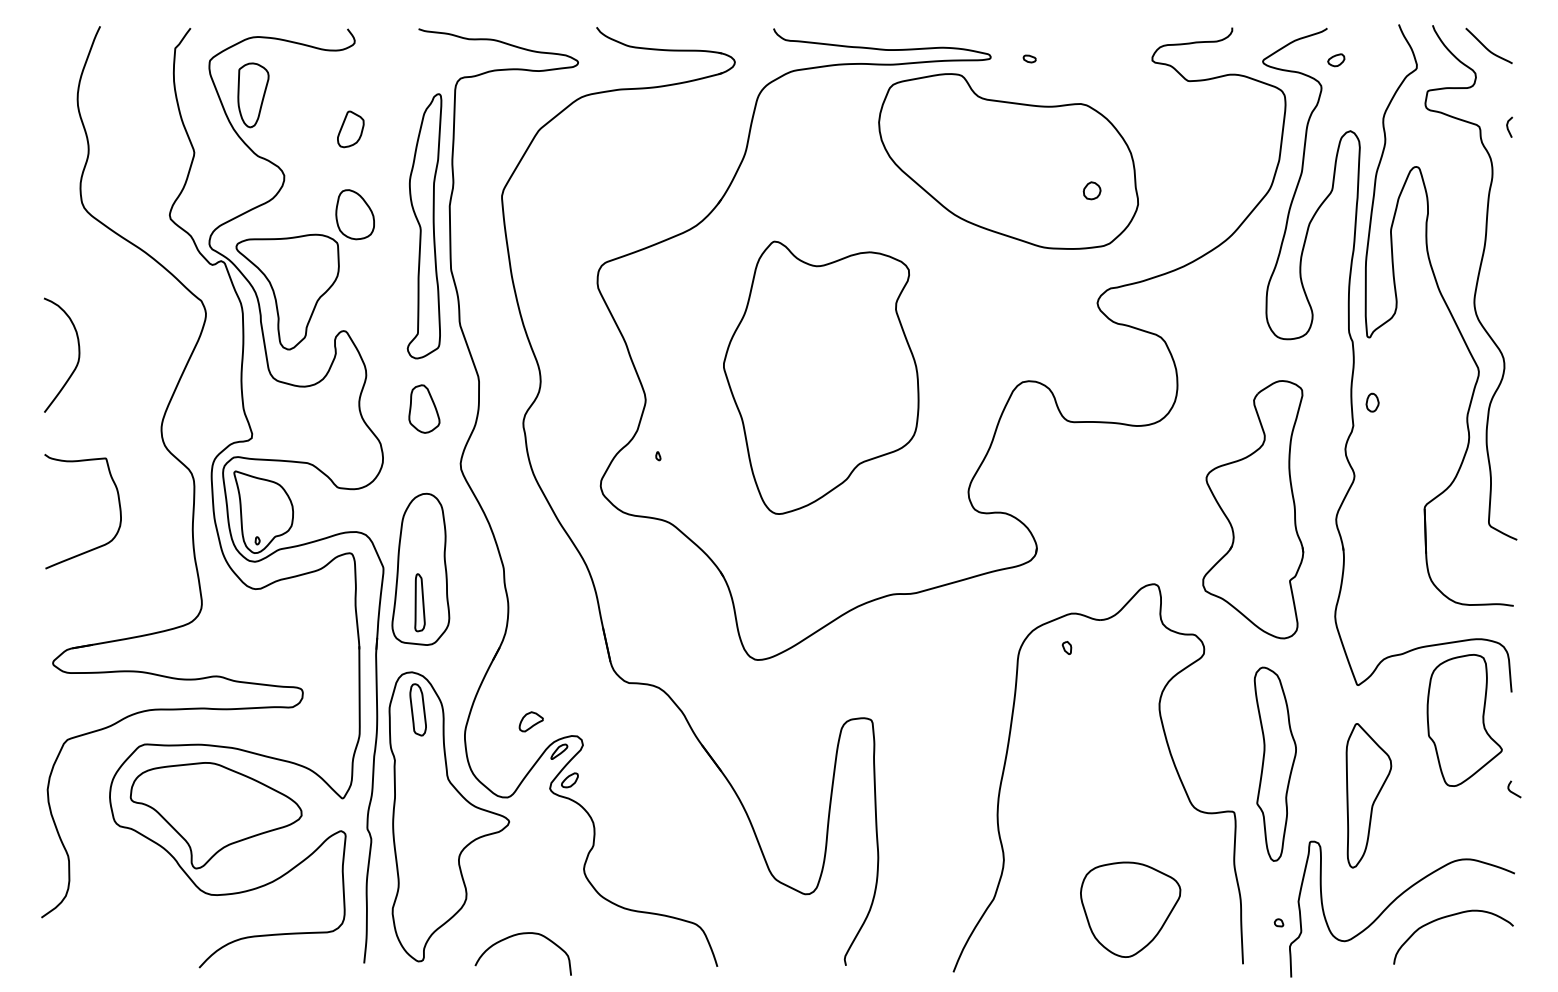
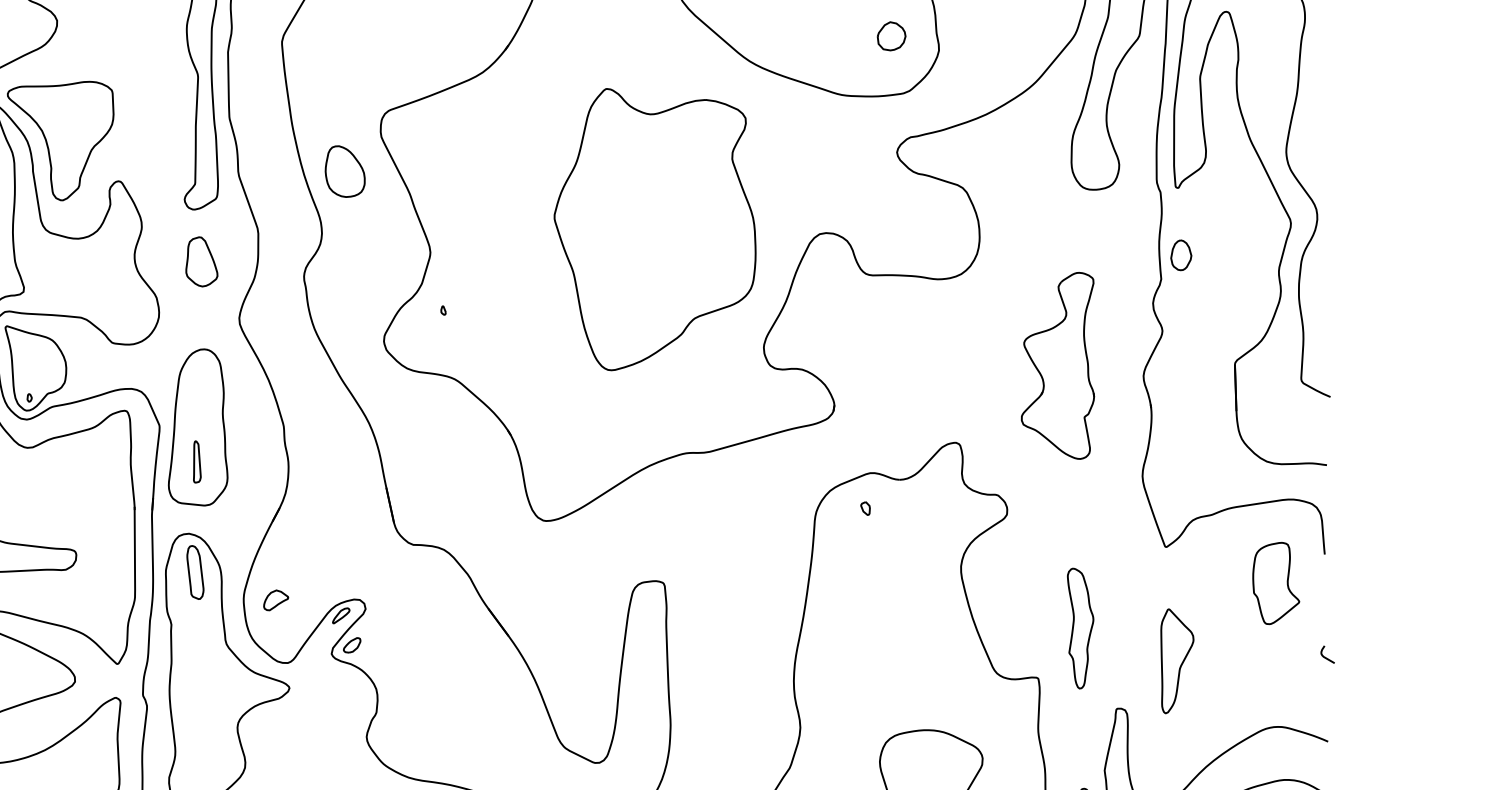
part: (1091, 190) -> (890, 36), size x1.6
part: (354, 214) -> (344, 171), moved
part: (821, 377) -> (655, 229), moved
part: (1372, 402) -> (1181, 255), size x1.6
part: (1253, 509) -> (1058, 365), size x0.7
part: (419, 602) -> (196, 461), size x0.7
part: (1464, 720) -> (1276, 583), size x0.6
part: (530, 721) -> (275, 600), moved
part: (1274, 763) -> (1079, 627), size x0.6
part: (1368, 795) -> (1176, 660), size x0.7

